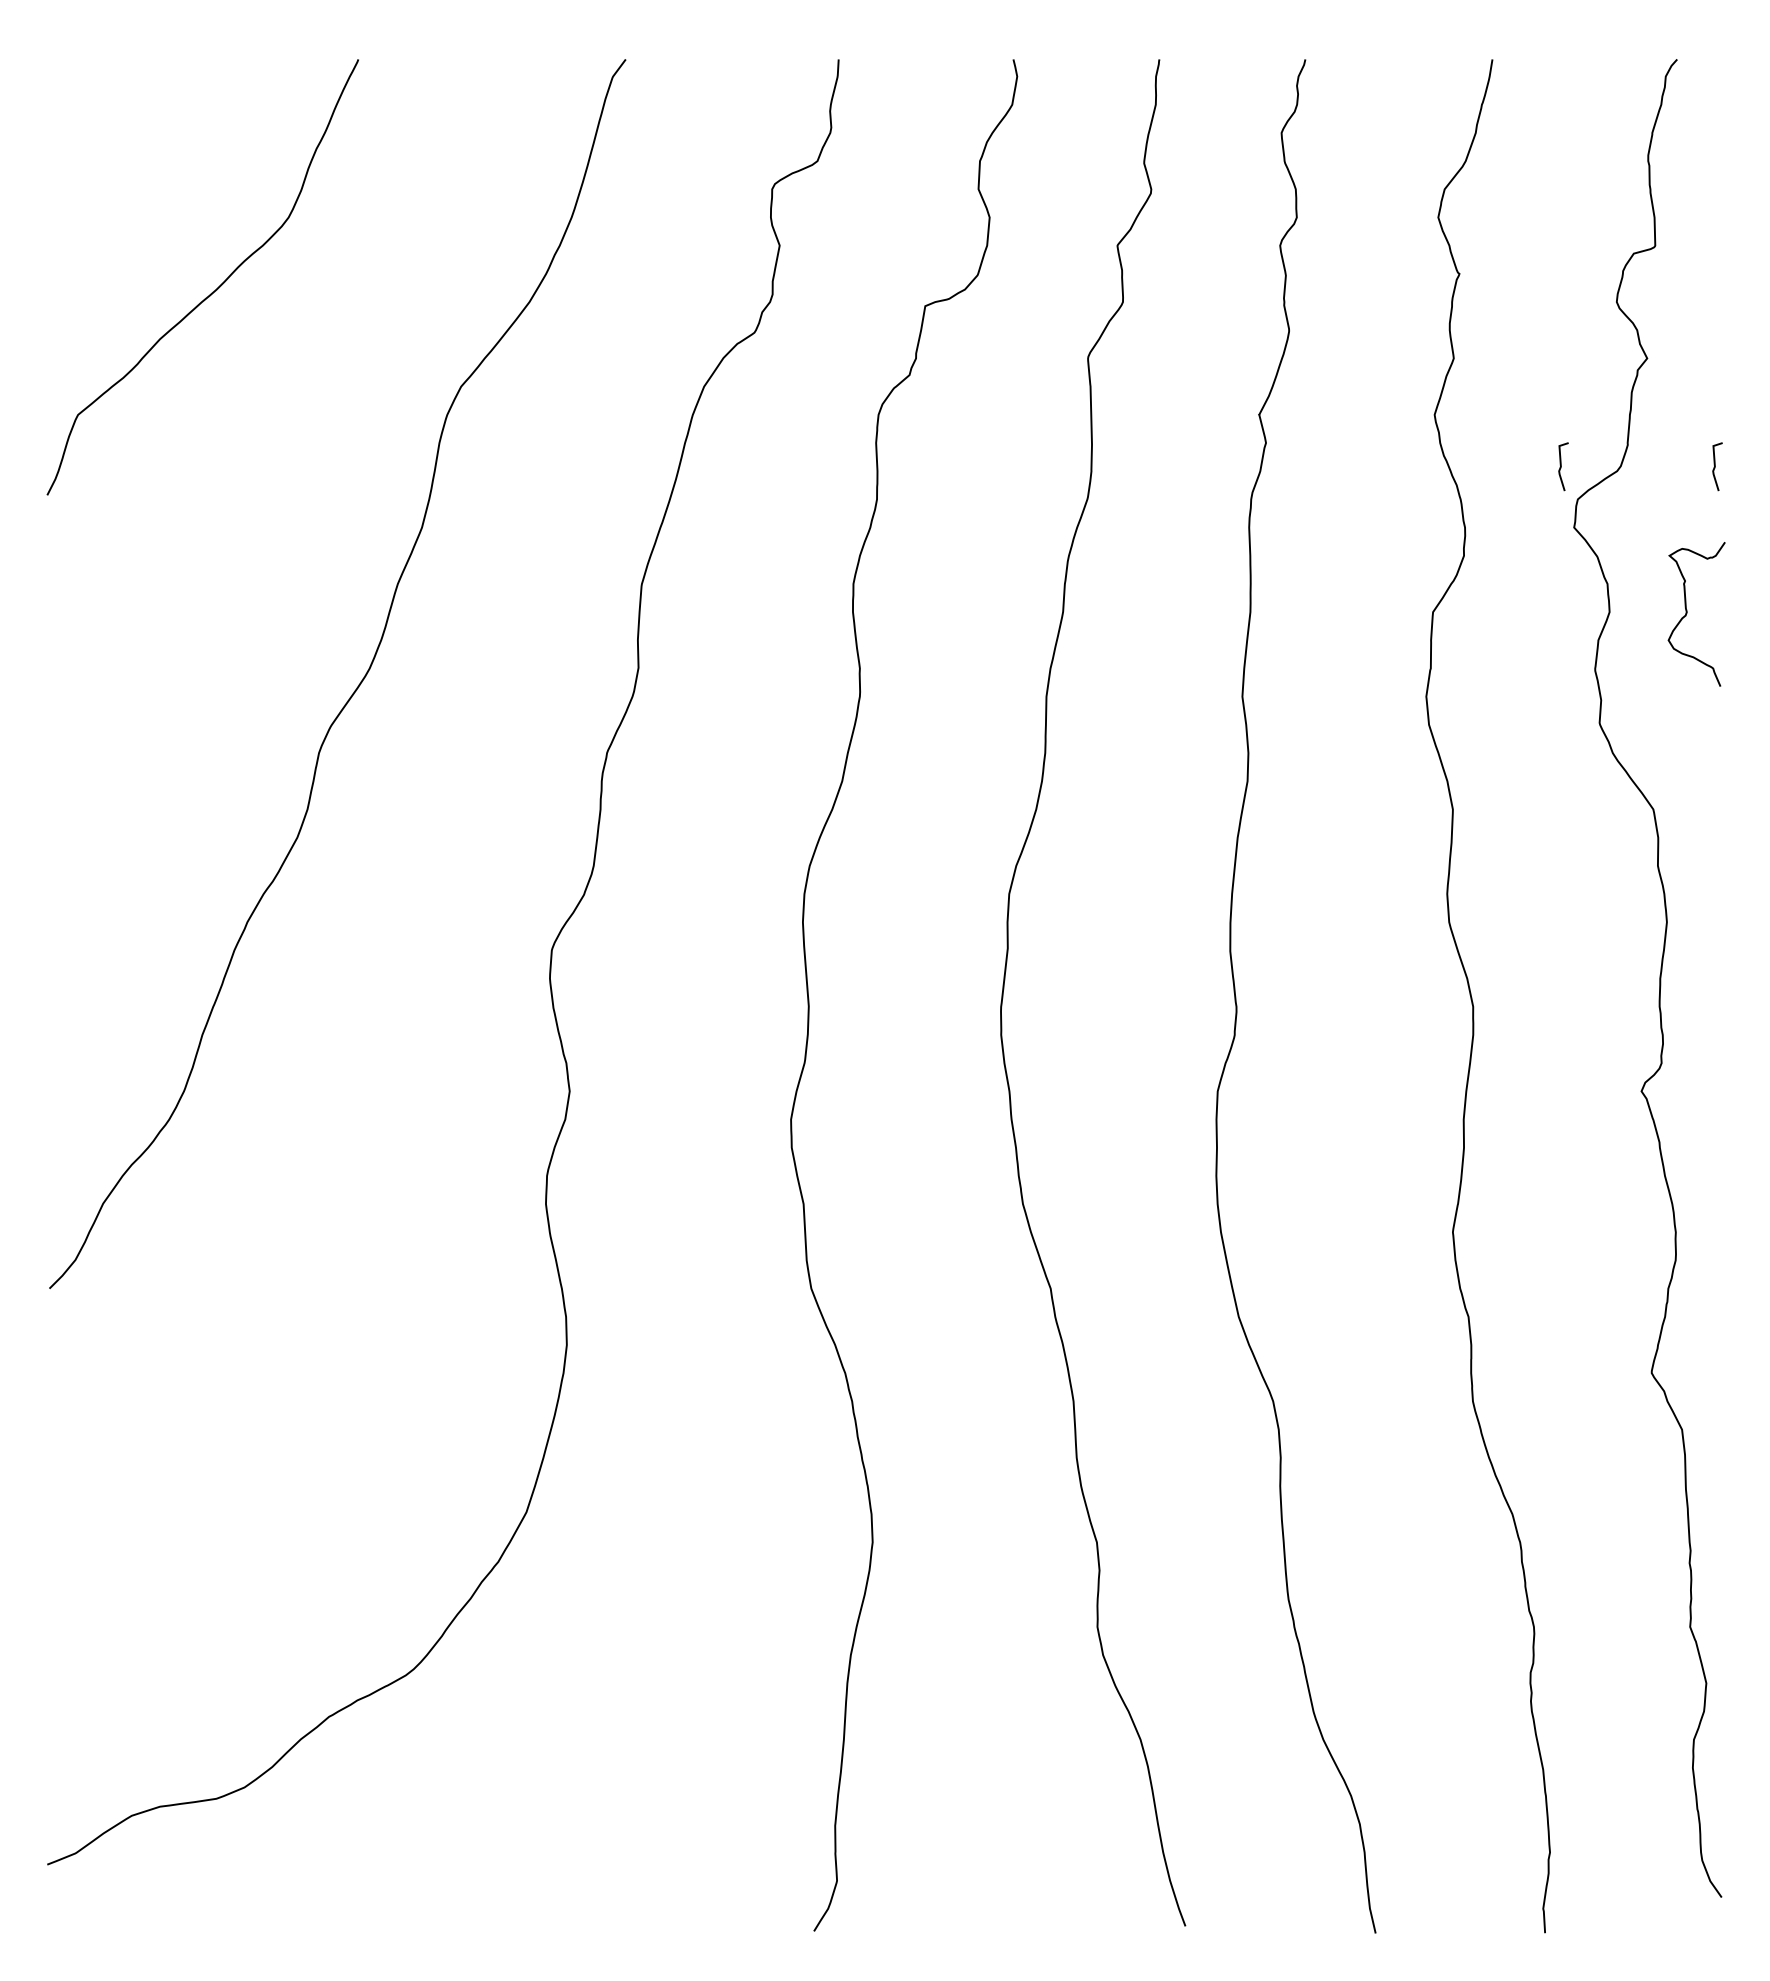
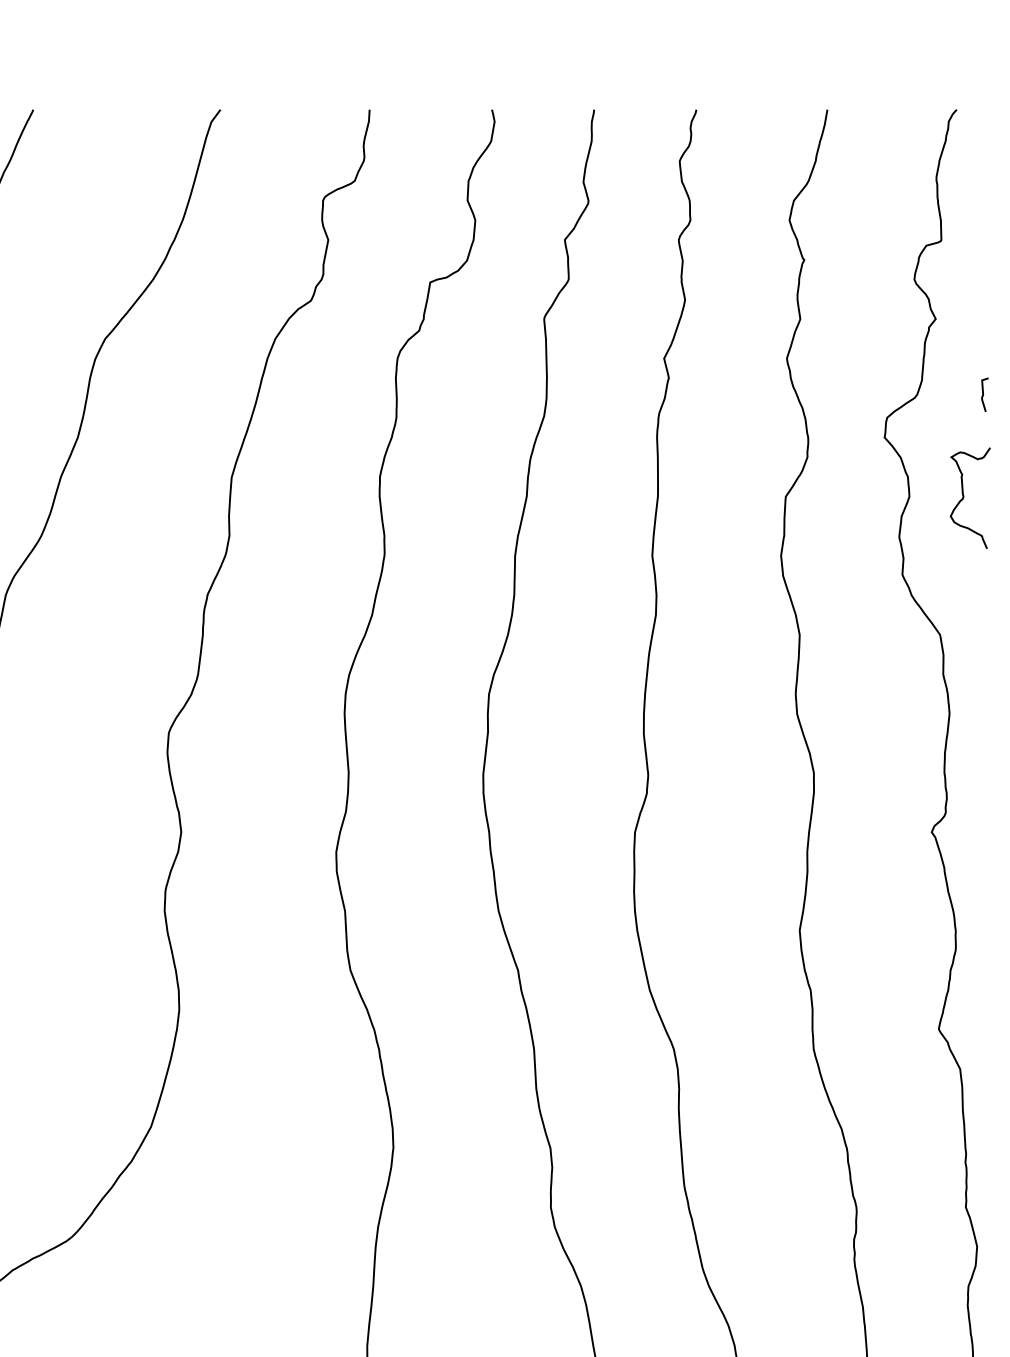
curve: (1561, 466) -> (875, 394), removed

